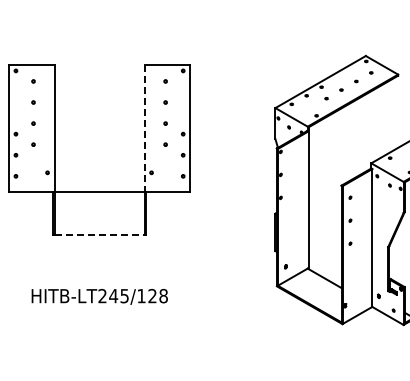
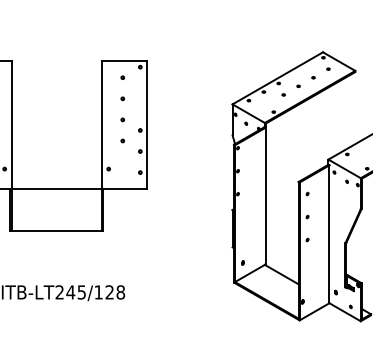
line: (144, 128) -> (101, 124), dashed -> solid
line: (99, 234) -> (56, 230), dashed -> solid

